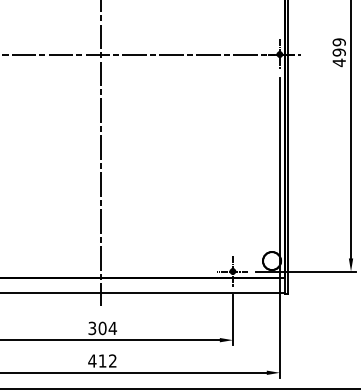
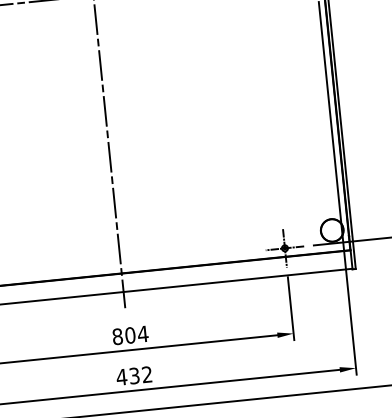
text: (92, 327) -> (117, 335), 304 -> 804
text: (102, 360) -> (134, 375), 412 -> 432

